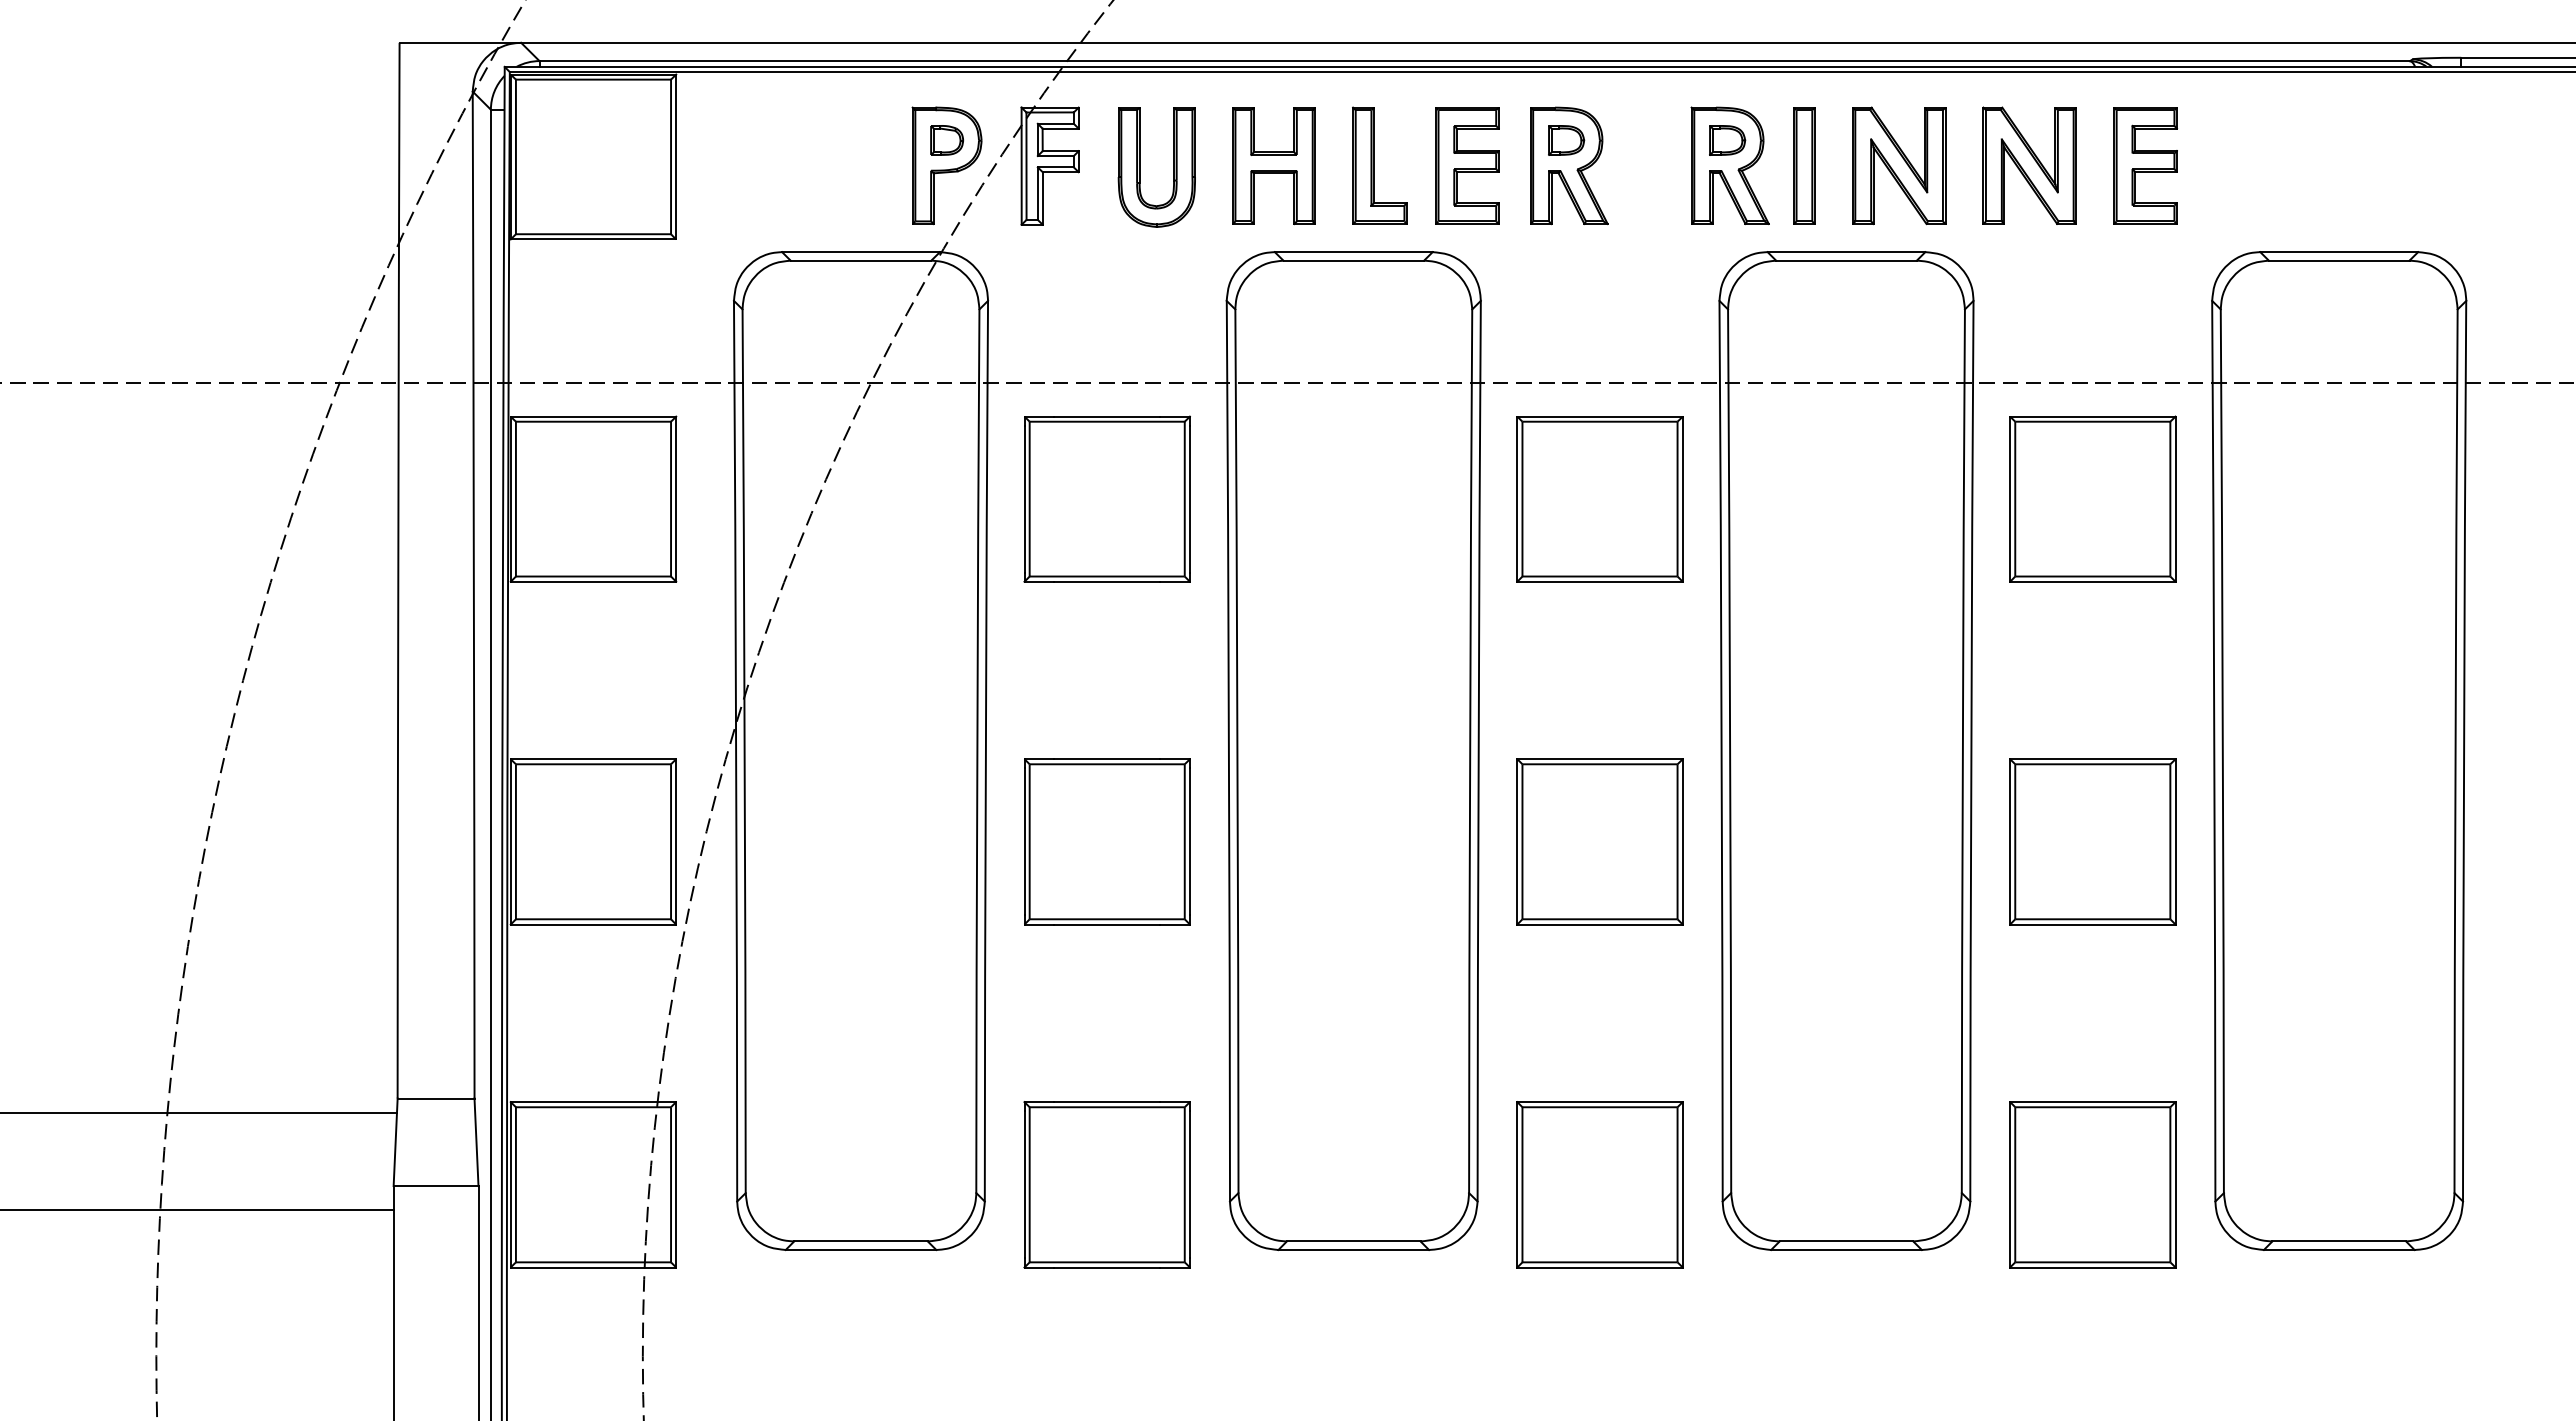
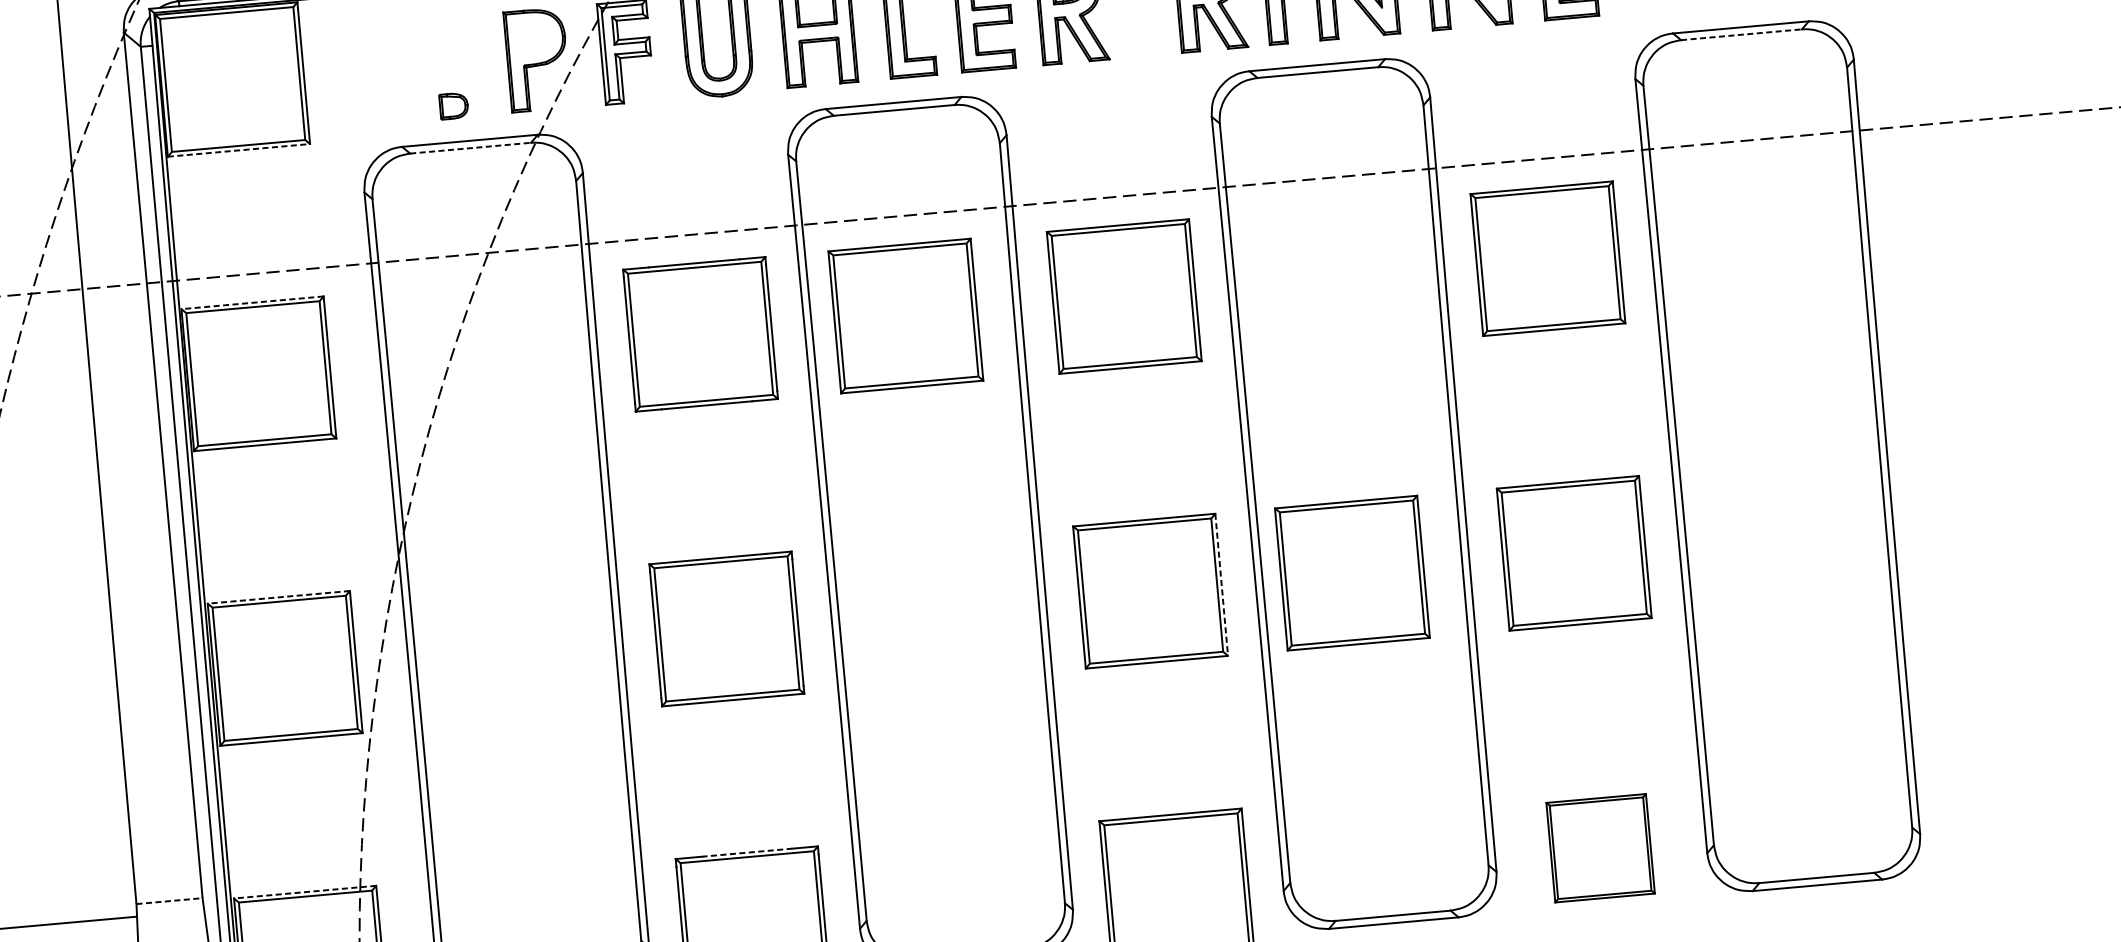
part: (947, 140) -> (454, 106), moved
line: (593, 239) -> (238, 150), solid -> dashed
line: (861, 260) -> (471, 147), solid -> dashed
line: (2339, 260) -> (1741, 34), solid -> dashed
line: (593, 416) -> (252, 302), solid -> dashed
part: (1345, 499) -> (905, 316), added
line: (593, 759) -> (278, 597), solid -> dashed
line: (1682, 841) -> (1221, 584), solid -> dashed
part: (1834, 841) -> (1352, 572), added
line: (436, 1098) -> (169, 901), solid -> dashed
line: (593, 1102) -> (305, 892), solid -> dashed
line: (1107, 1102) -> (747, 853), solid -> dashed
part: (2092, 1184) -> (1600, 847), size x0.7

